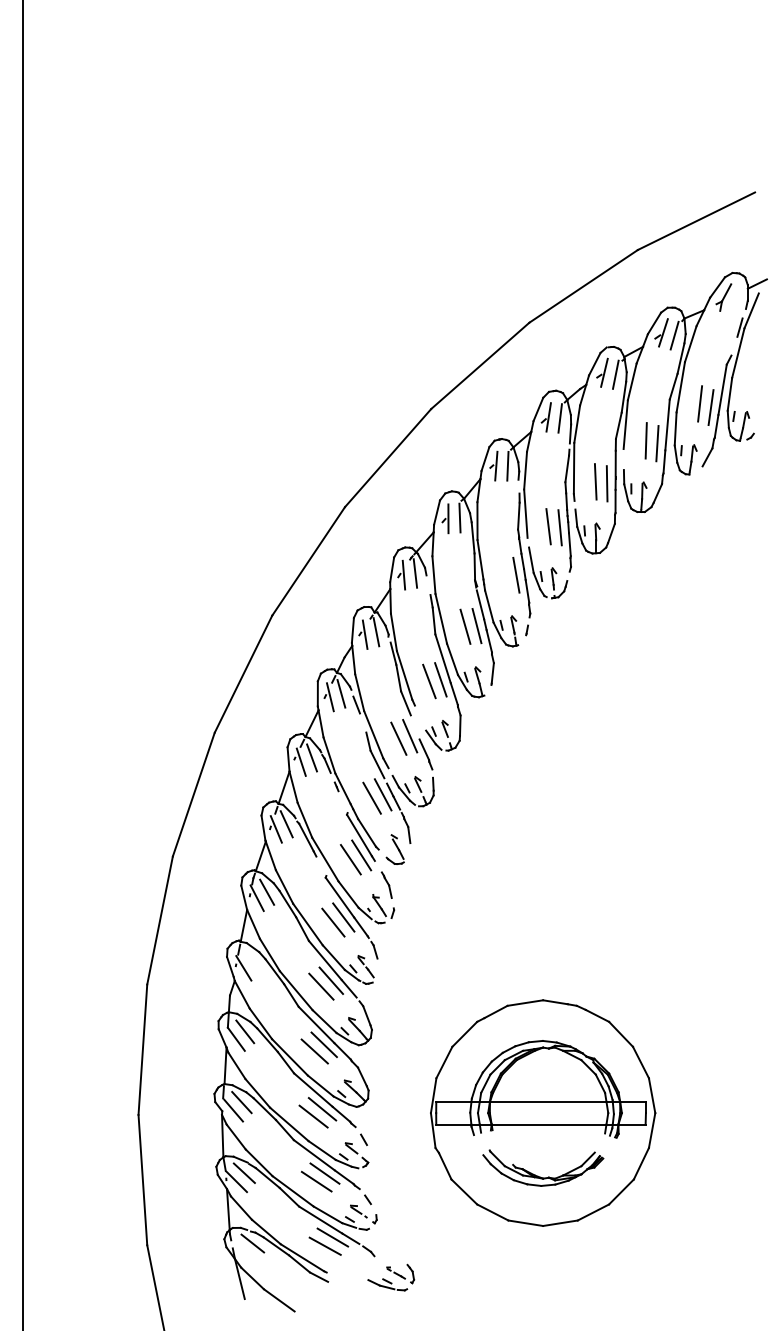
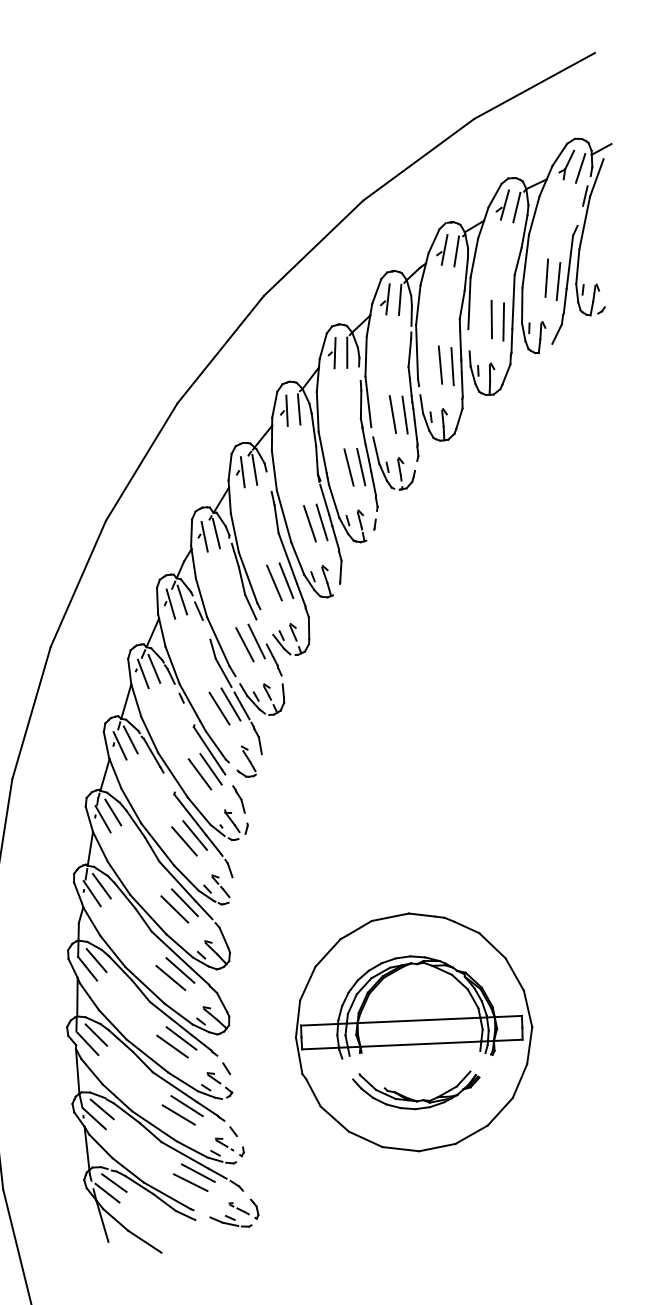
line: (736, 300) -> (580, 167), added
line: (504, 574) -> (348, 466), added
line: (253, 961) -> (102, 886), added
line: (245, 1252) -> (107, 1192), added
part: (391, 1277) -> (234, 1213), moved

